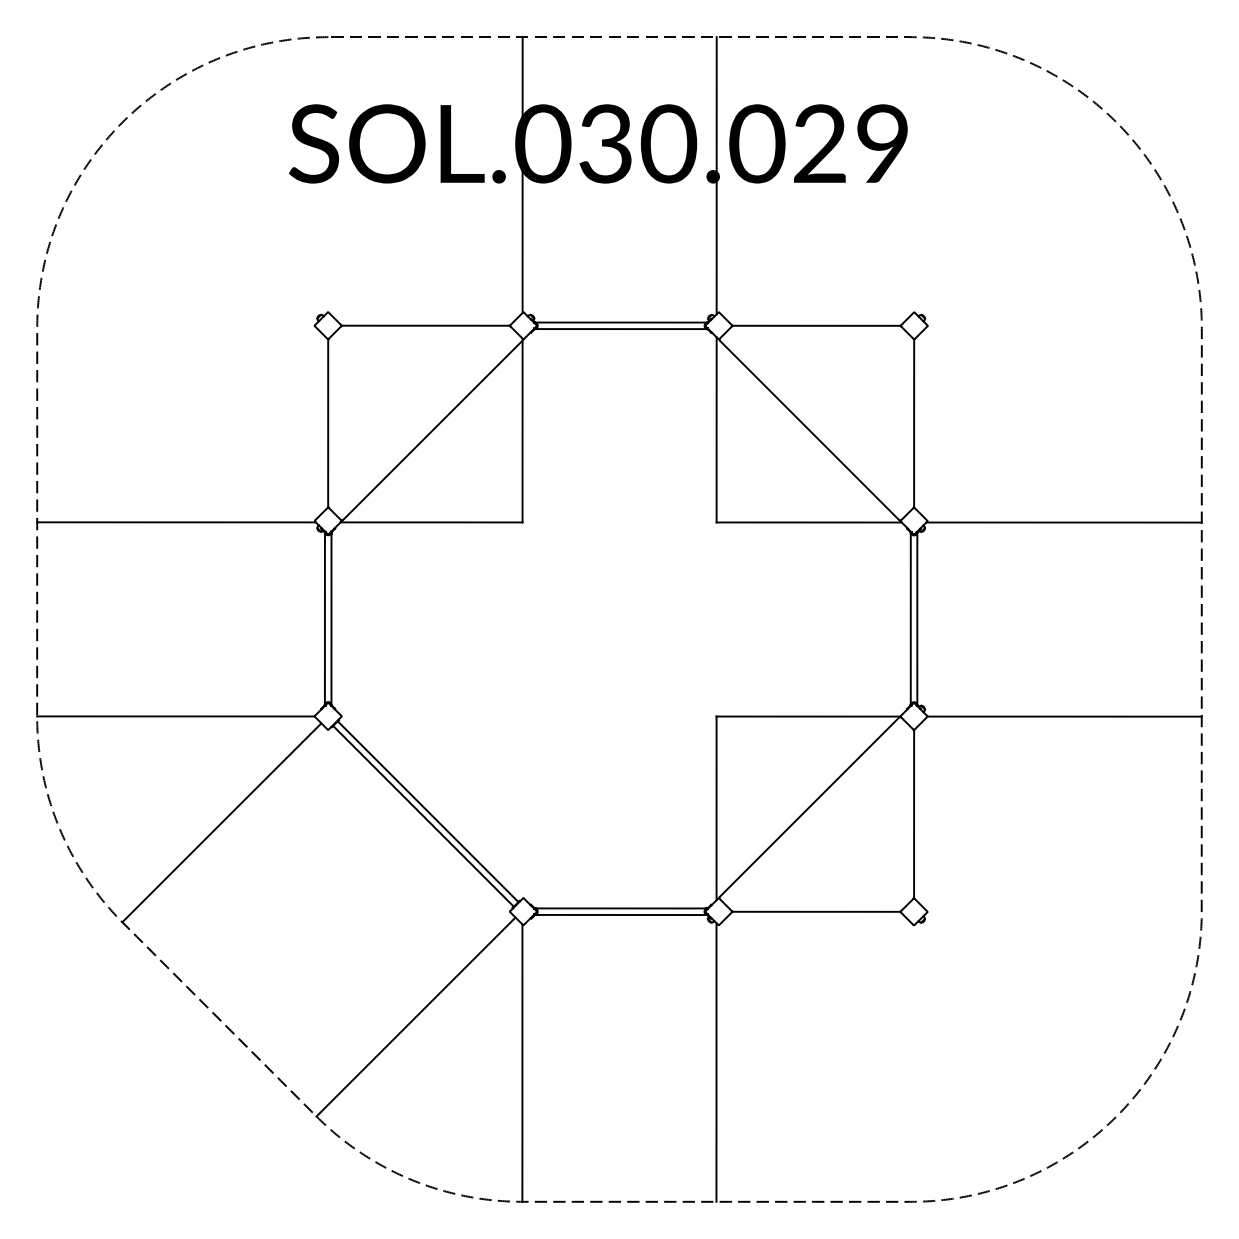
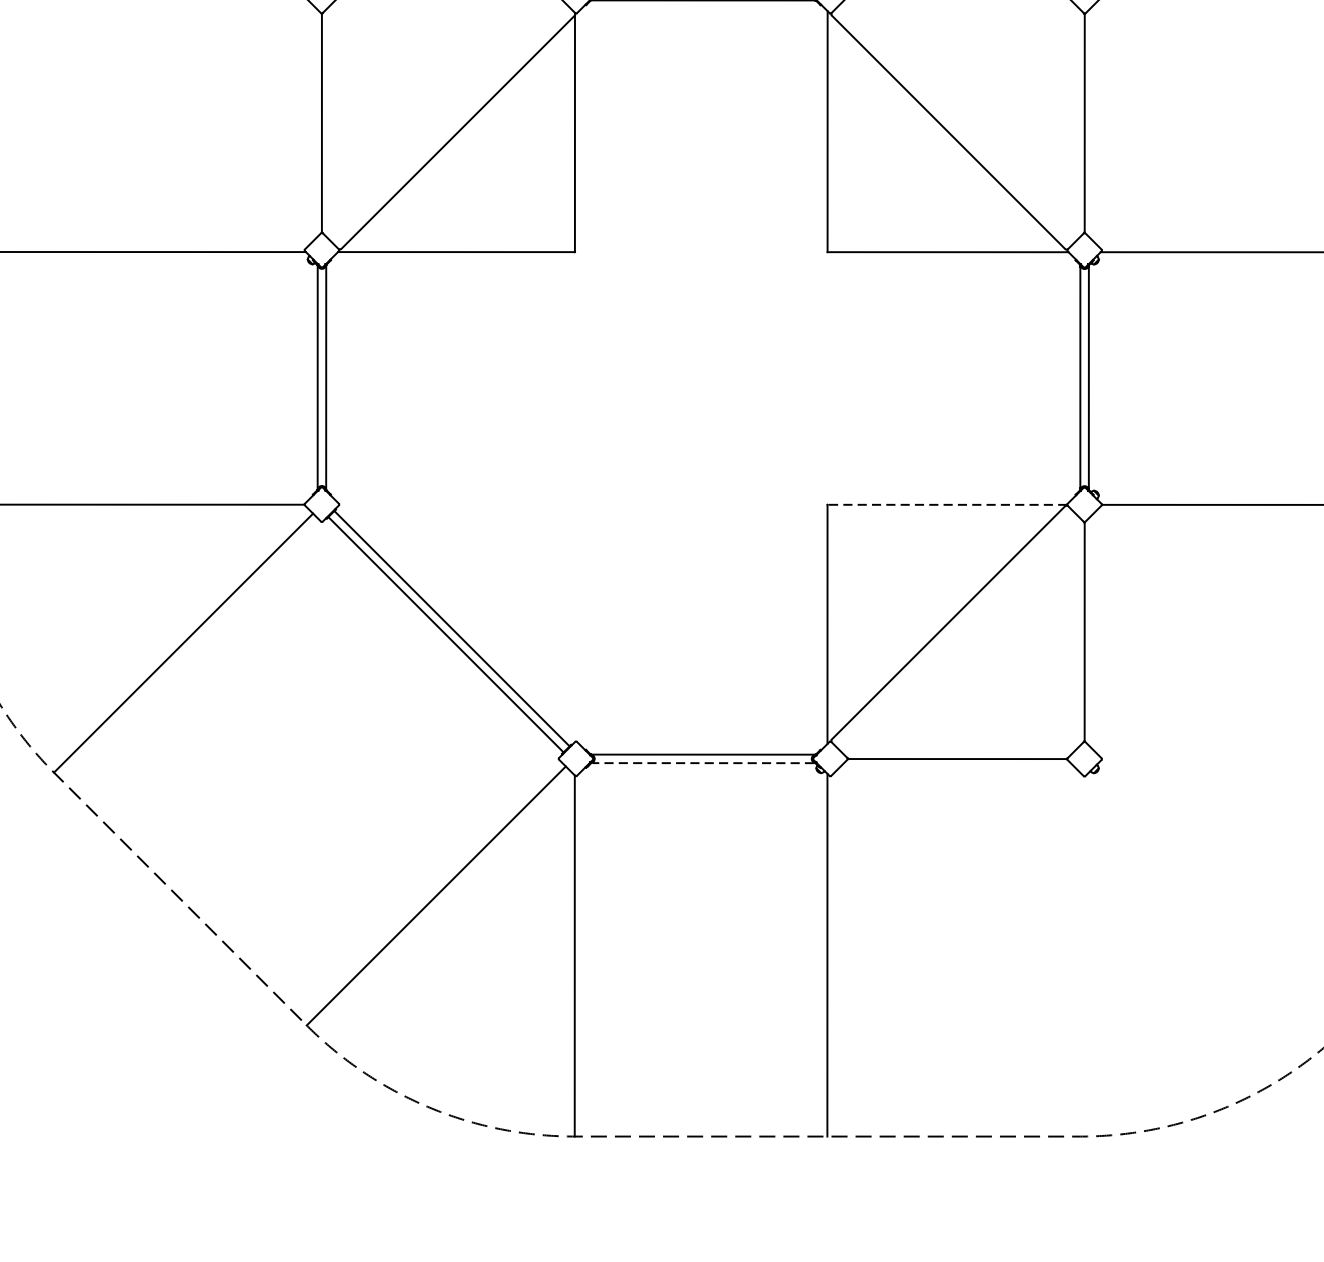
line: (808, 716) -> (947, 504), solid -> dashed
line: (620, 914) -> (702, 762), solid -> dashed

